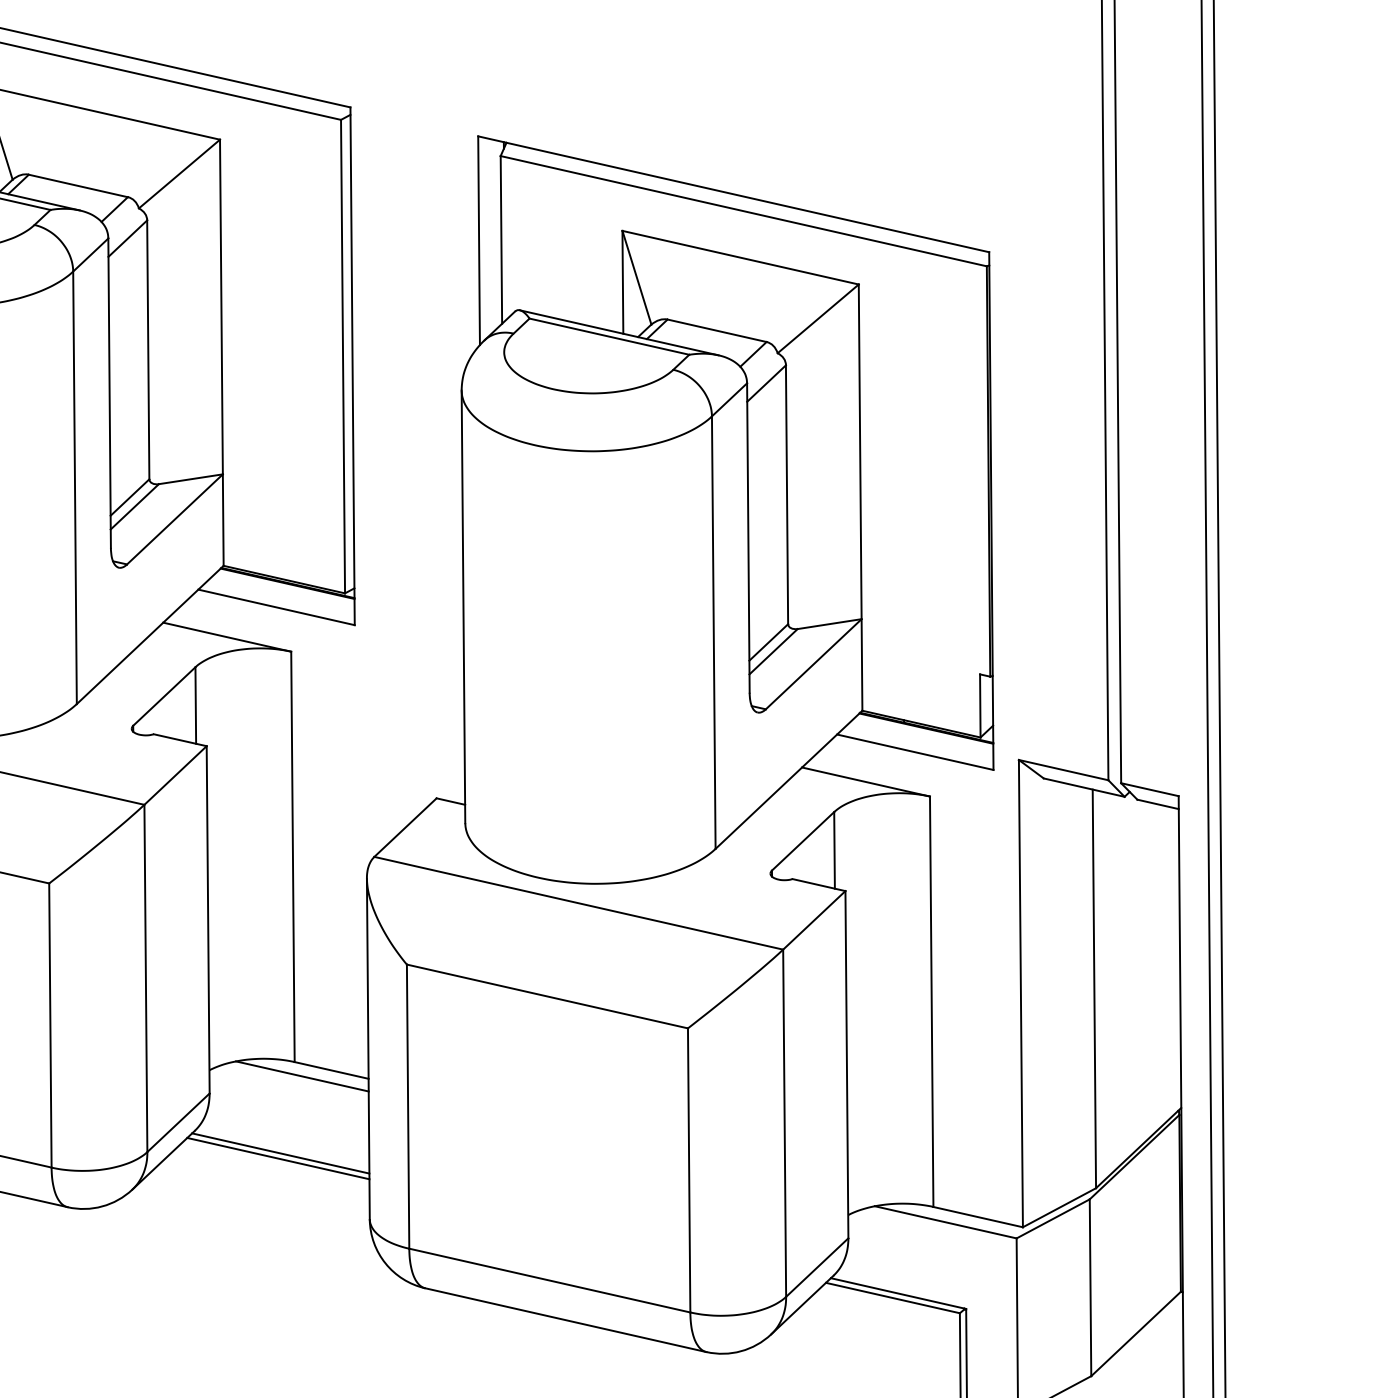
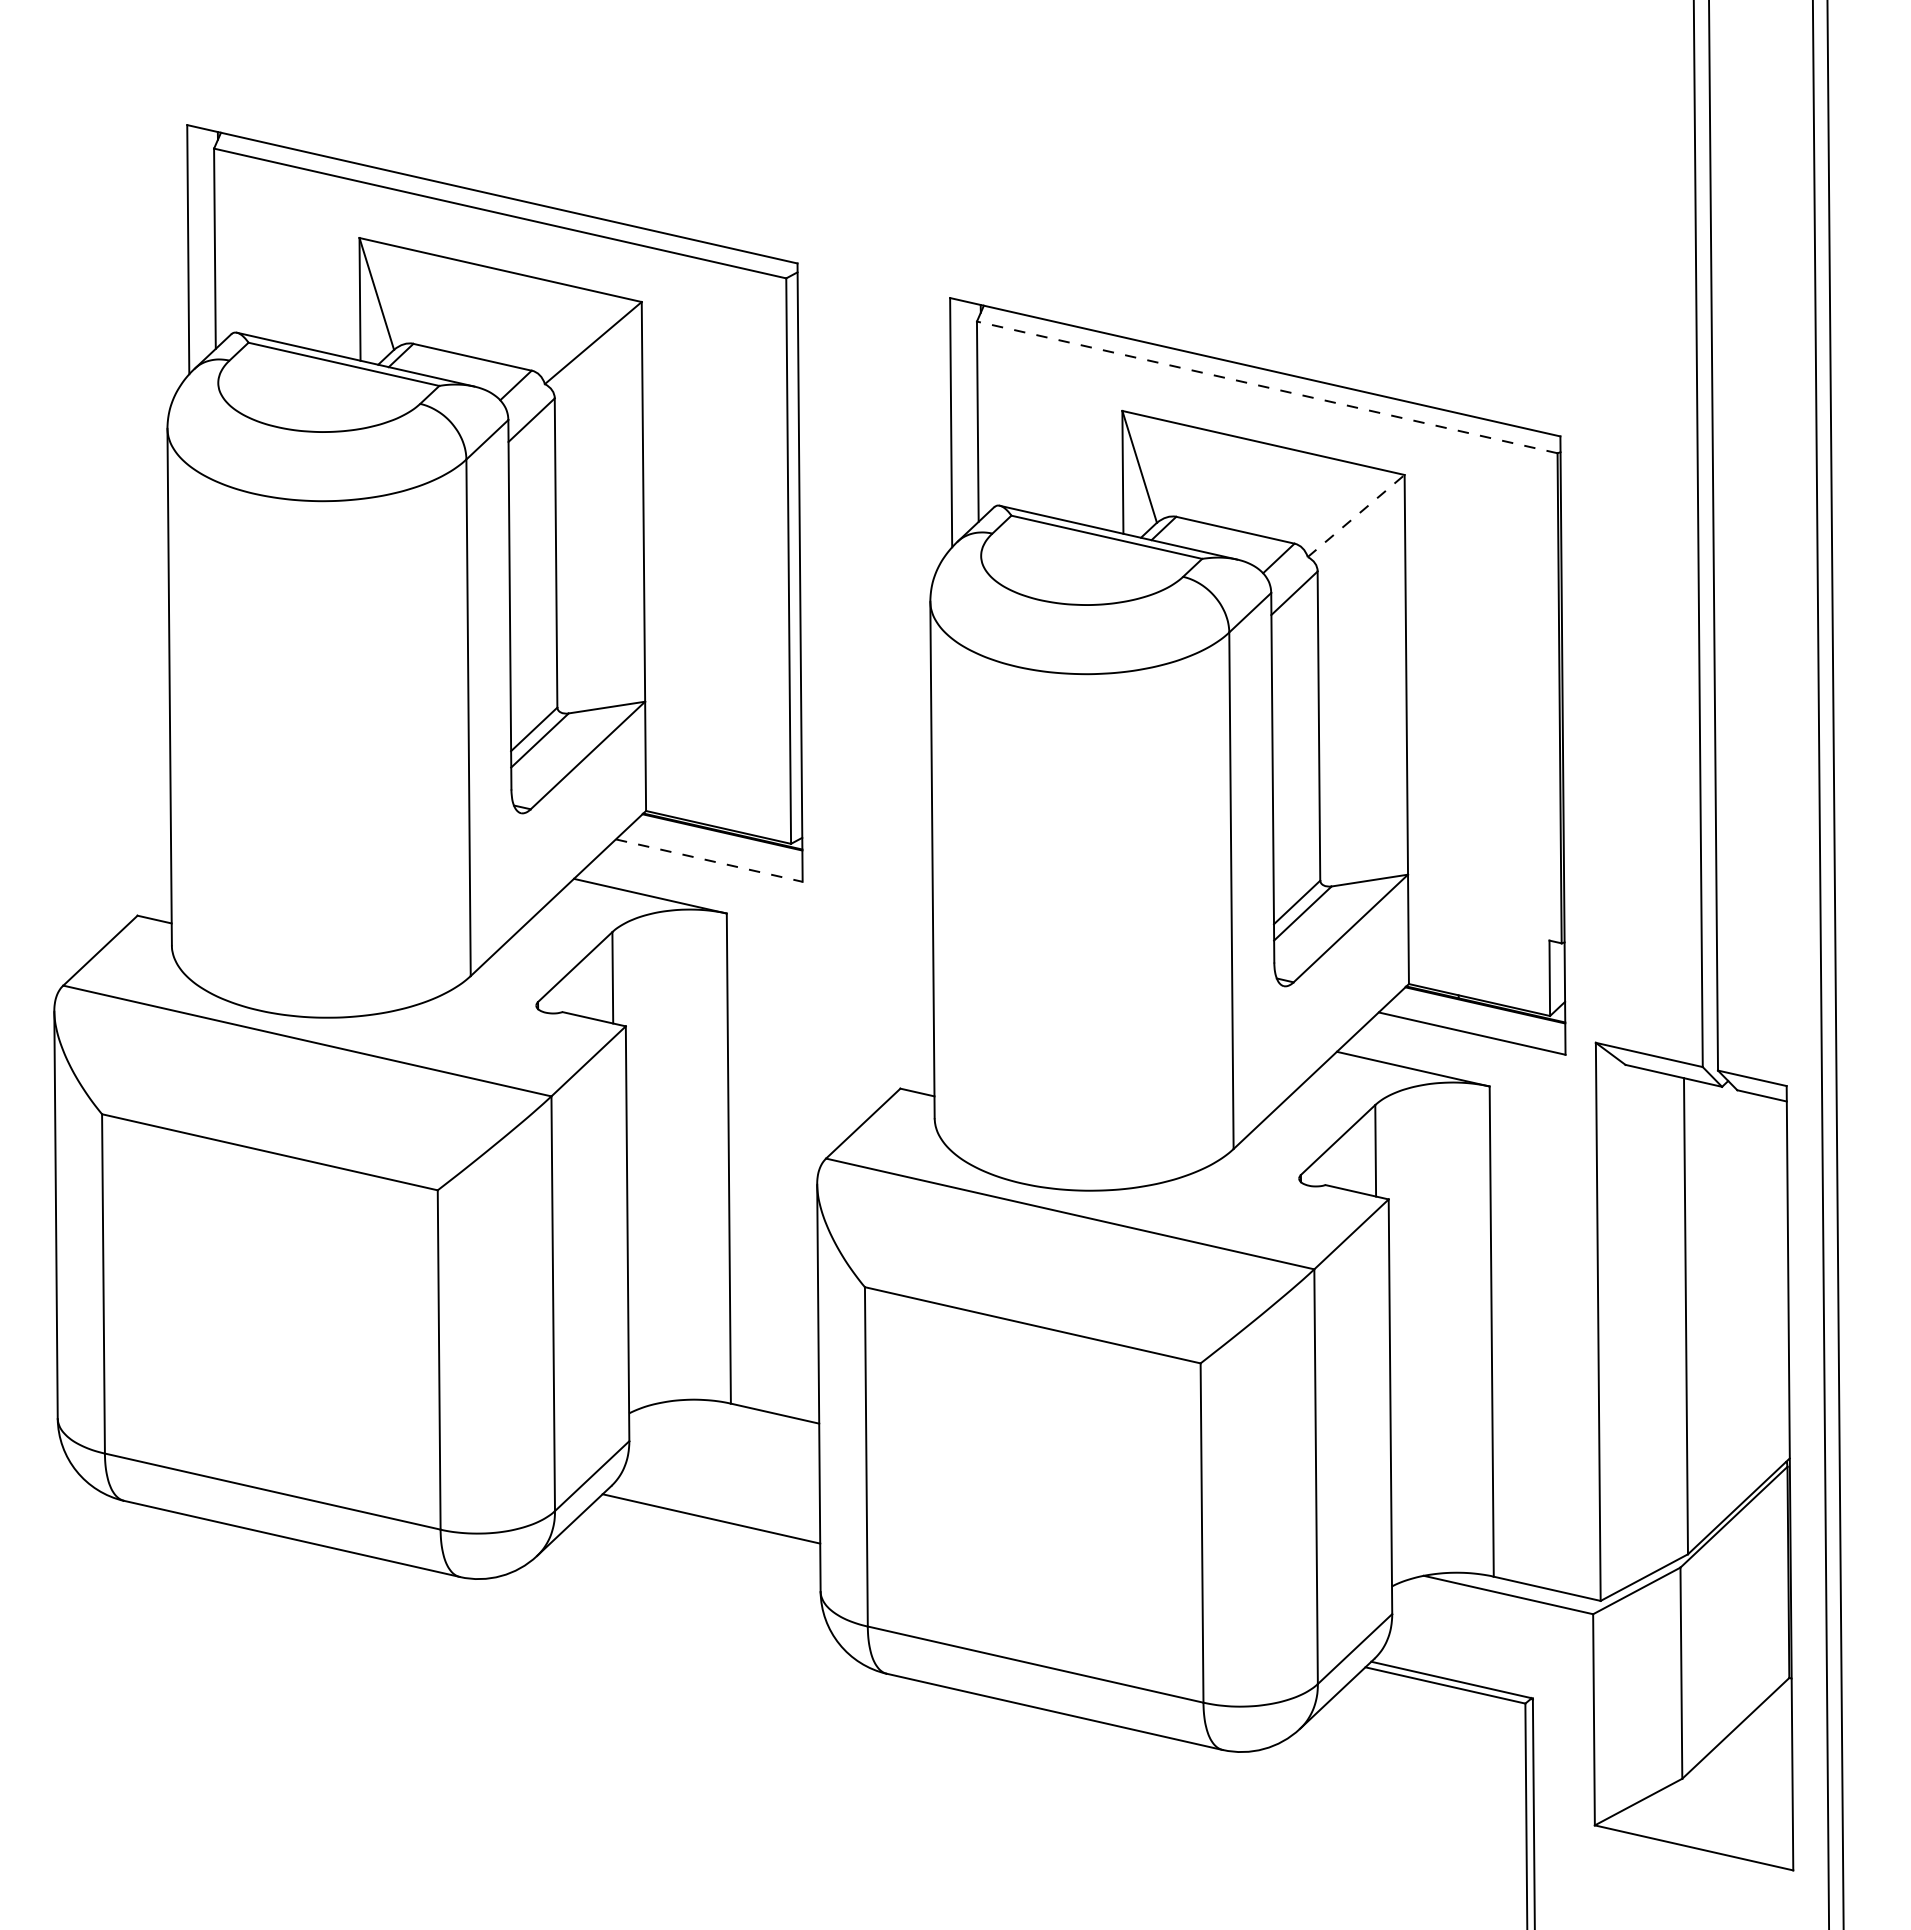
line: (743, 211) -> (1267, 387), solid -> dashed
line: (818, 318) -> (1356, 515), solid -> dashed
line: (276, 607) -> (709, 860), solid -> dashed
line: (301, 1076) -> (739, 1420), removed
line: (280, 1153) -> (714, 1512), removed

